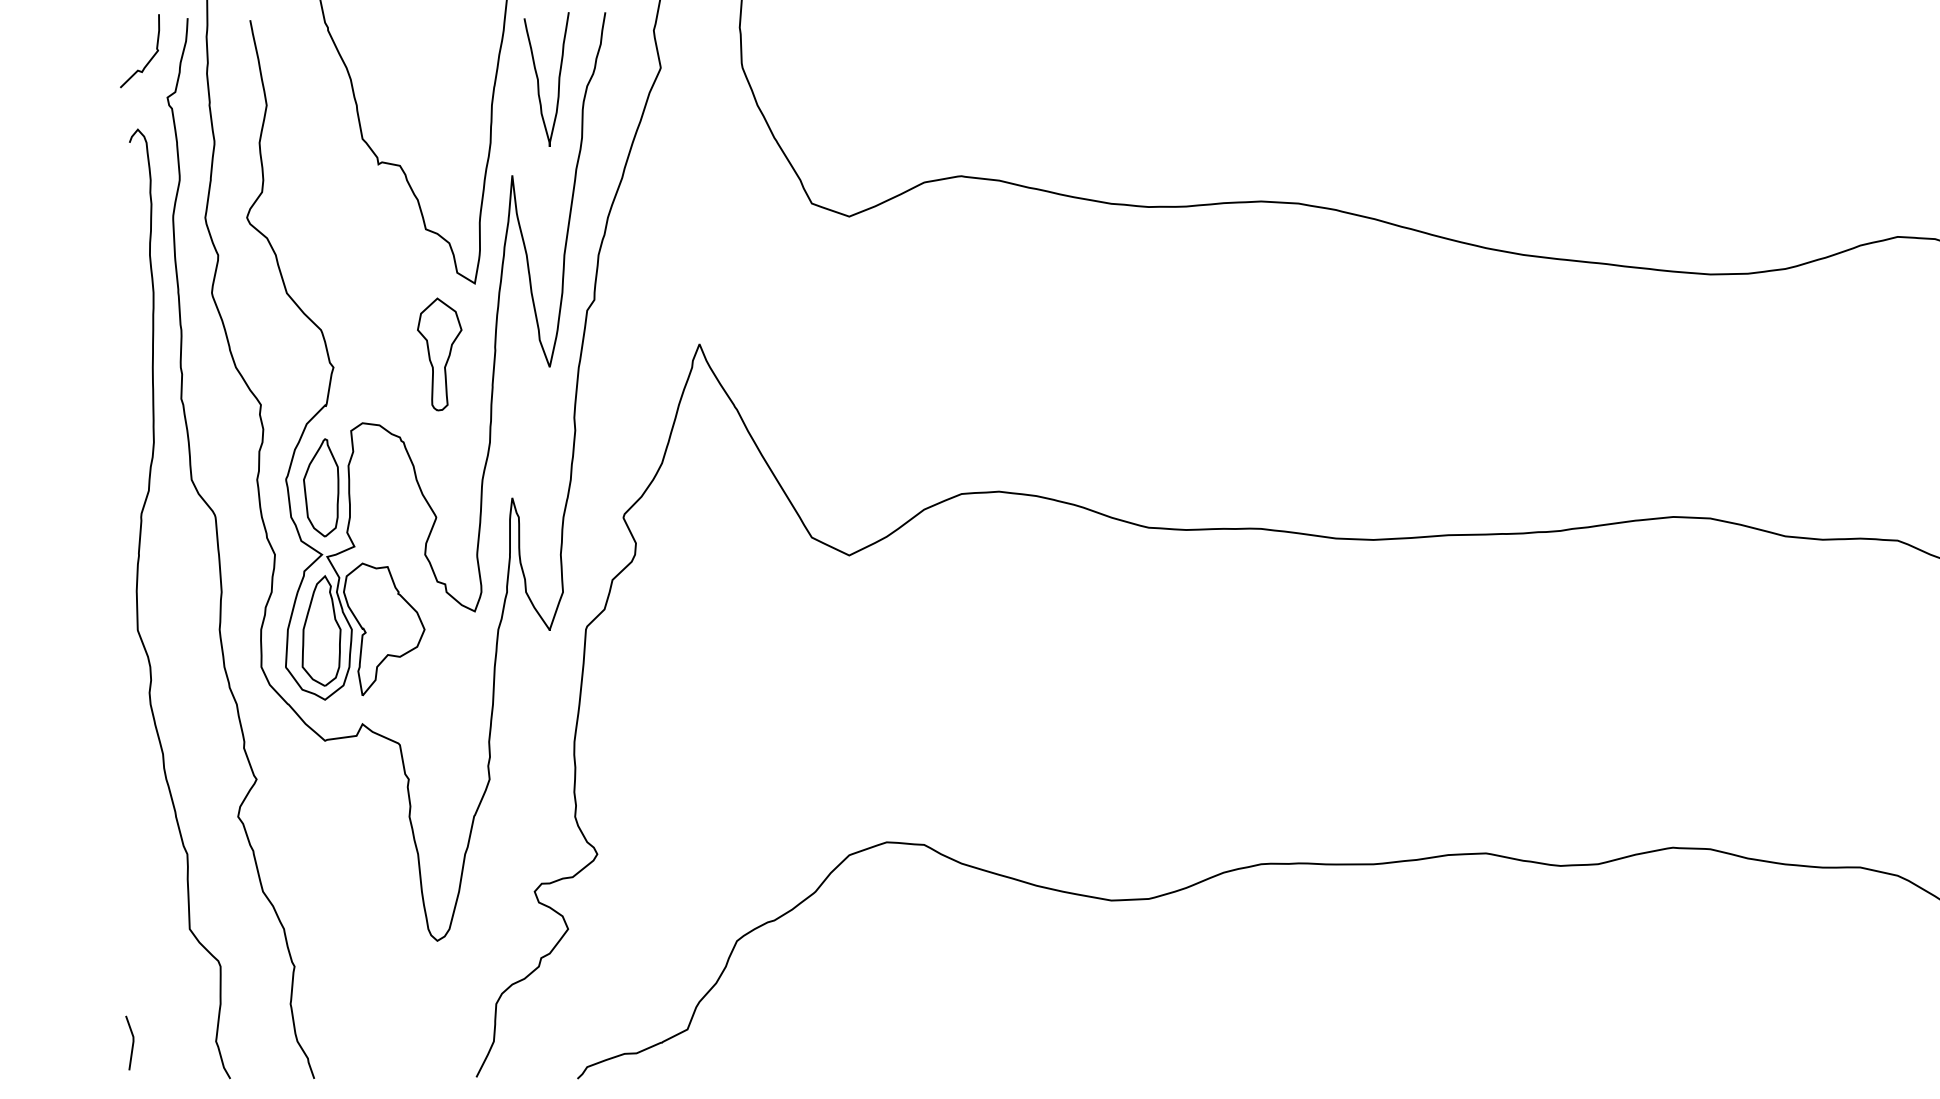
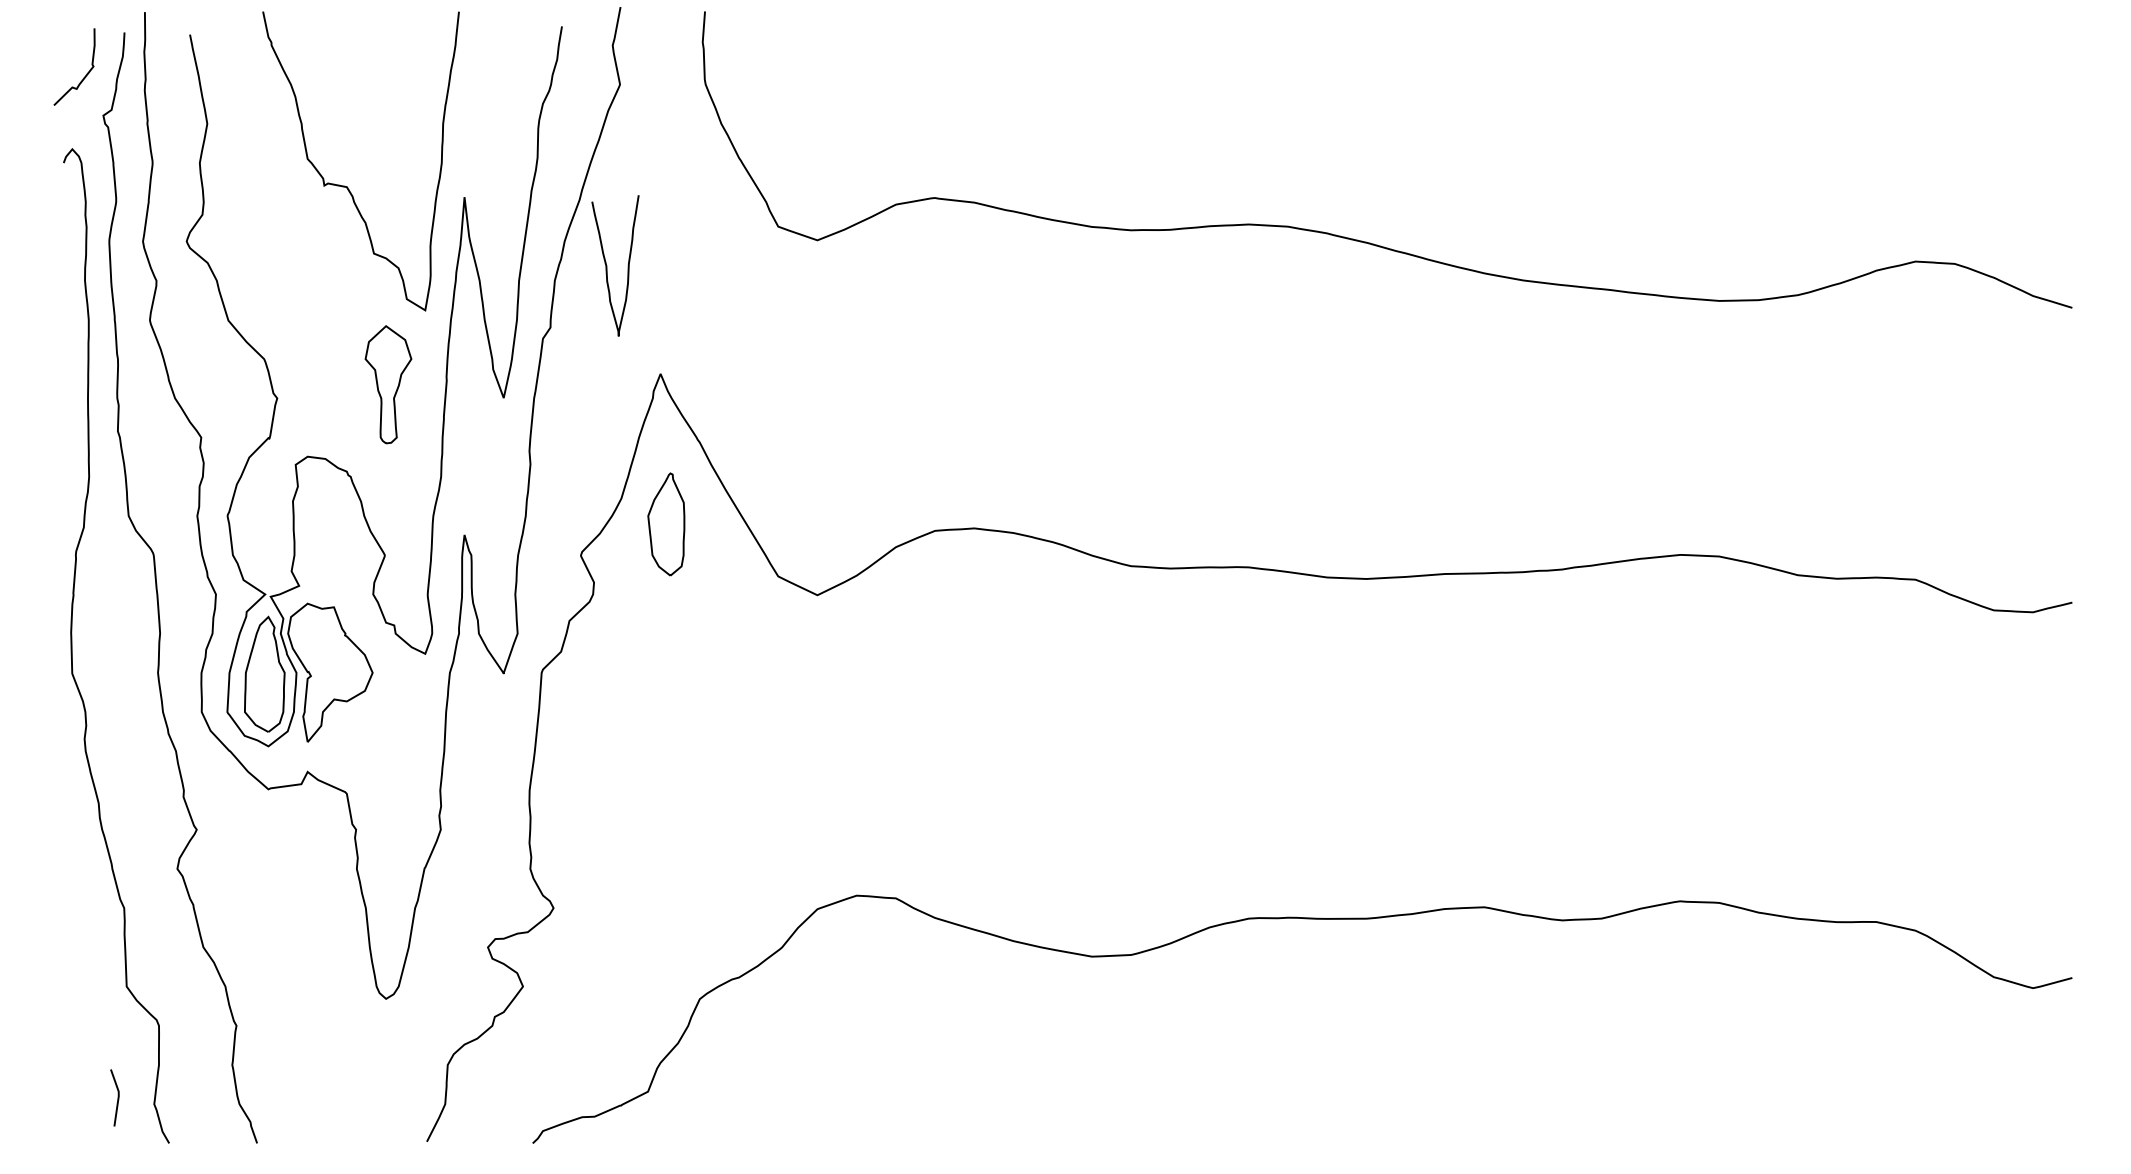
curve: (539, 79) -> (607, 265), moved
part: (321, 487) -> (666, 524), moved
line: (132, 1042) -> (117, 1097), moved

